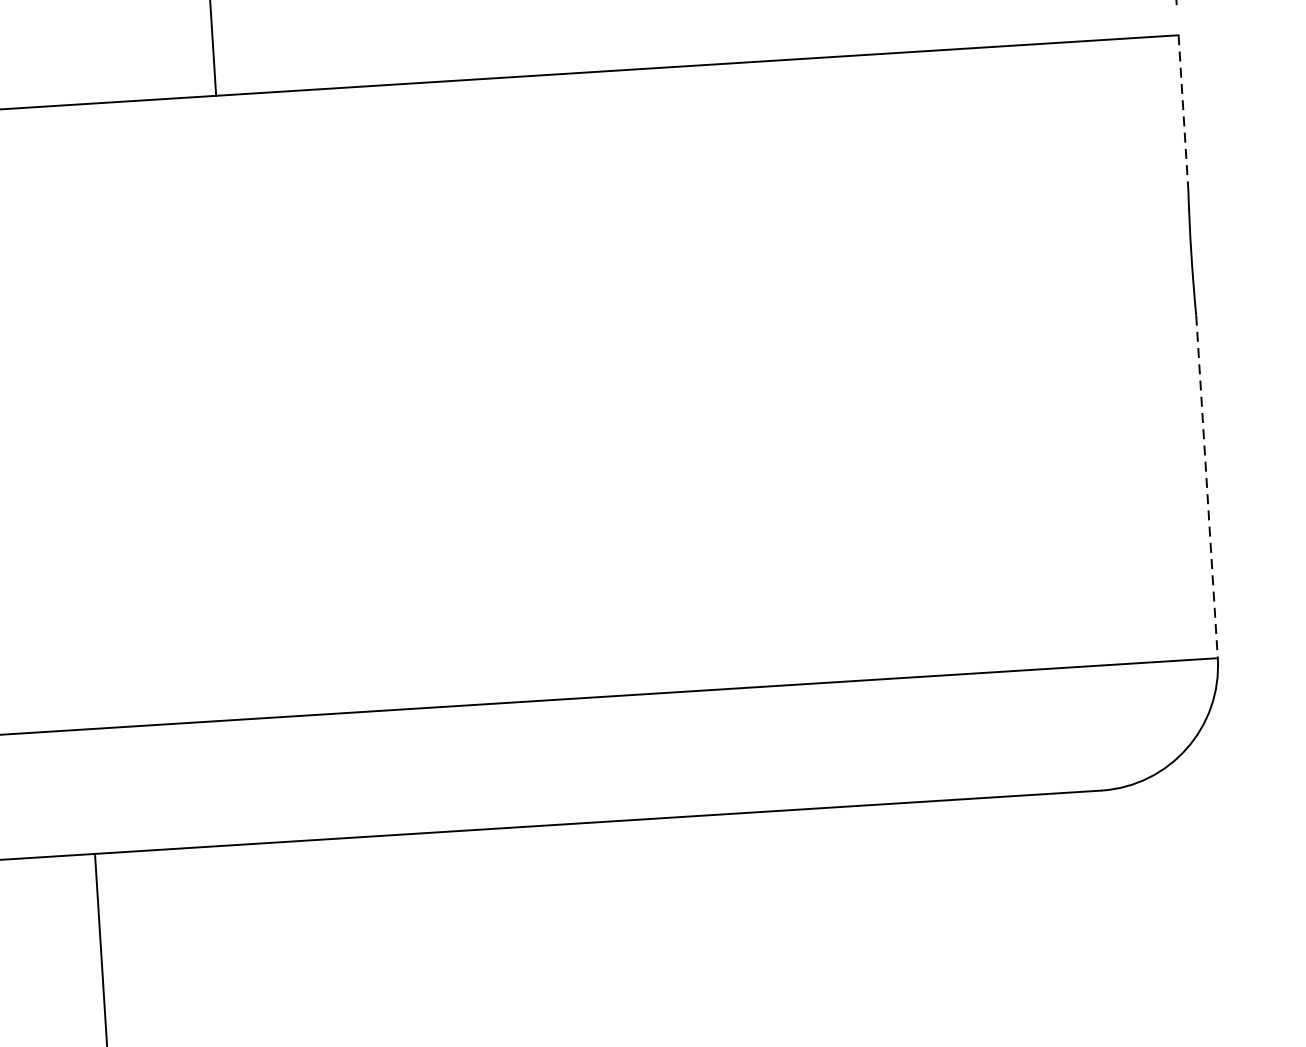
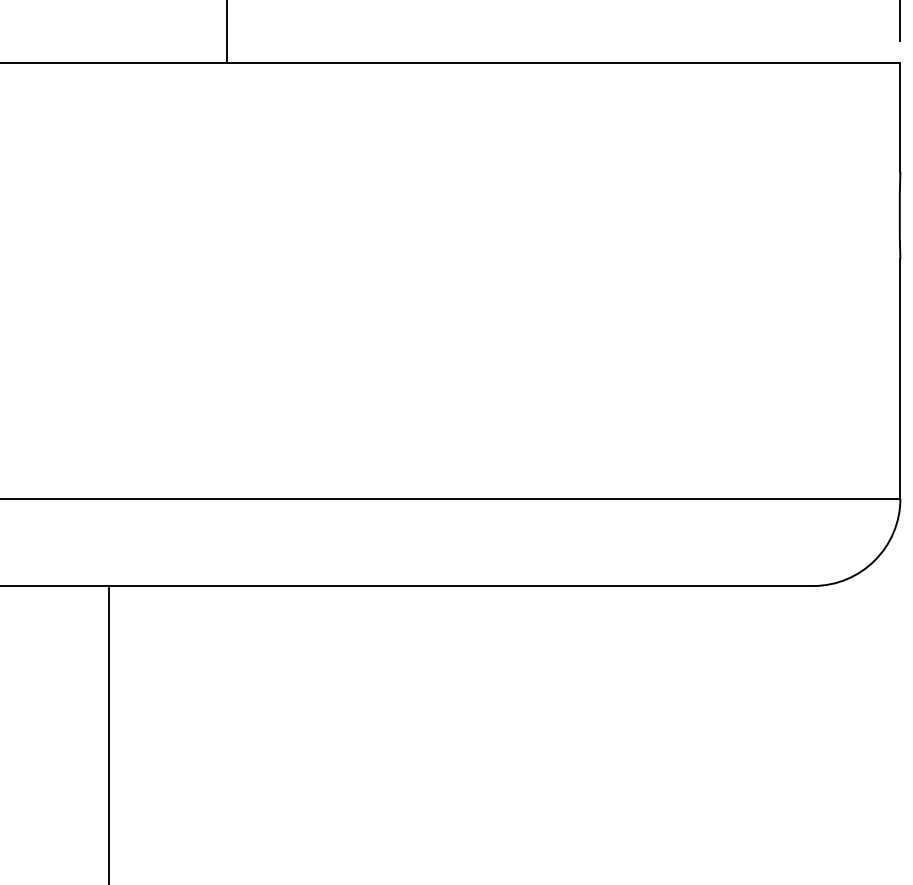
line: (1183, 113) -> (900, 117), dashed -> solid
line: (1207, 486) -> (900, 378), dashed -> solid

